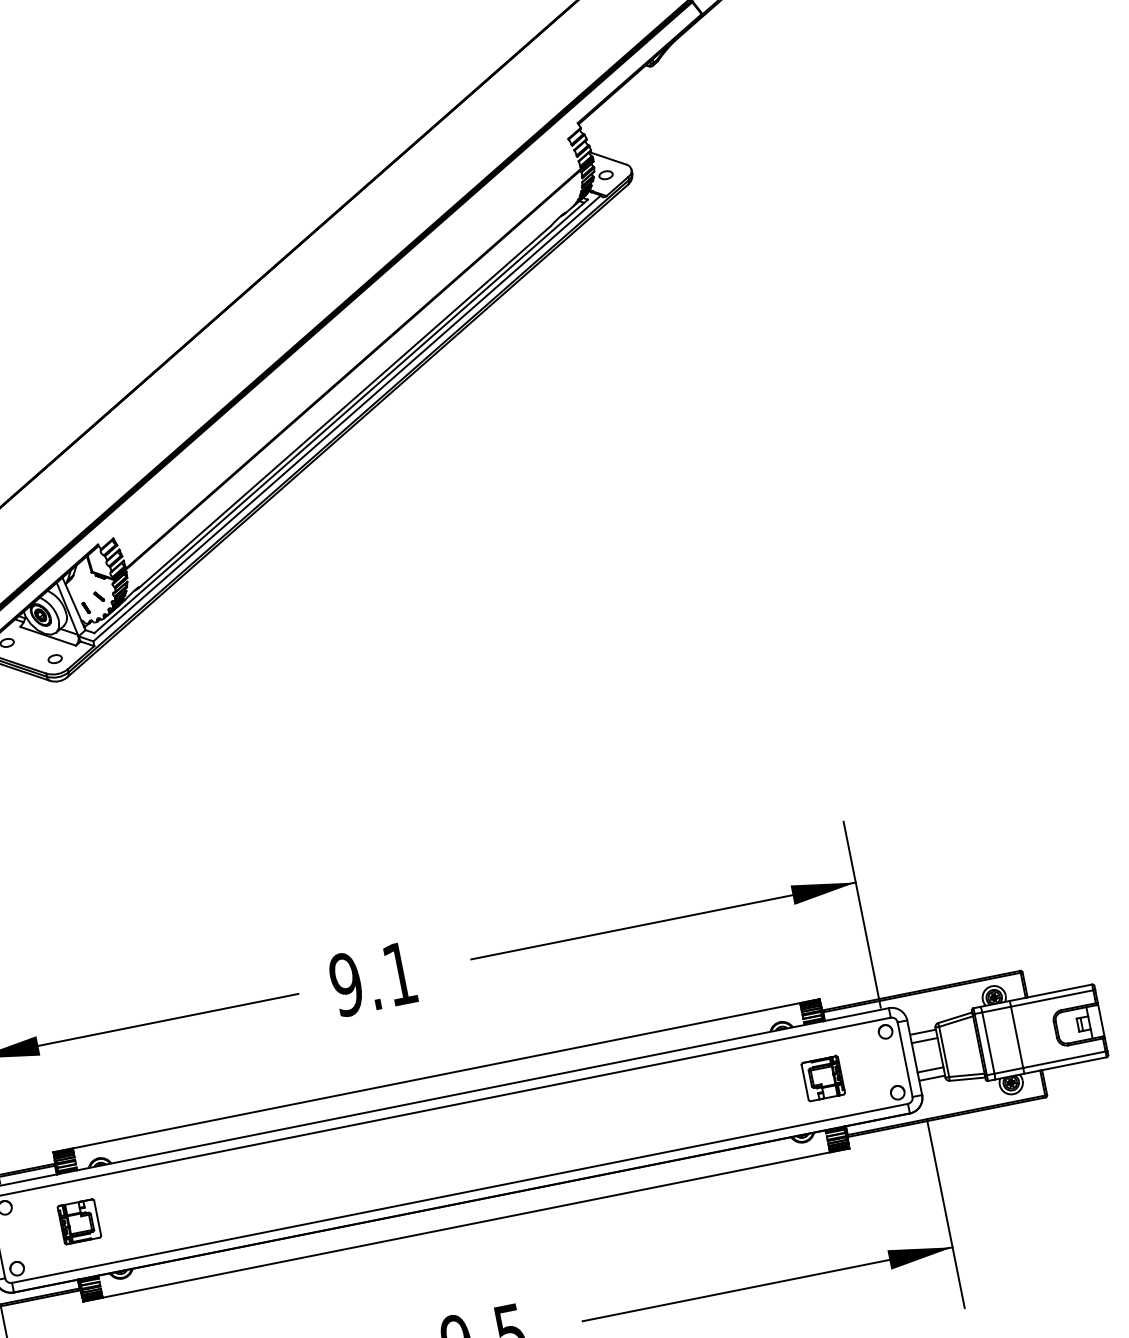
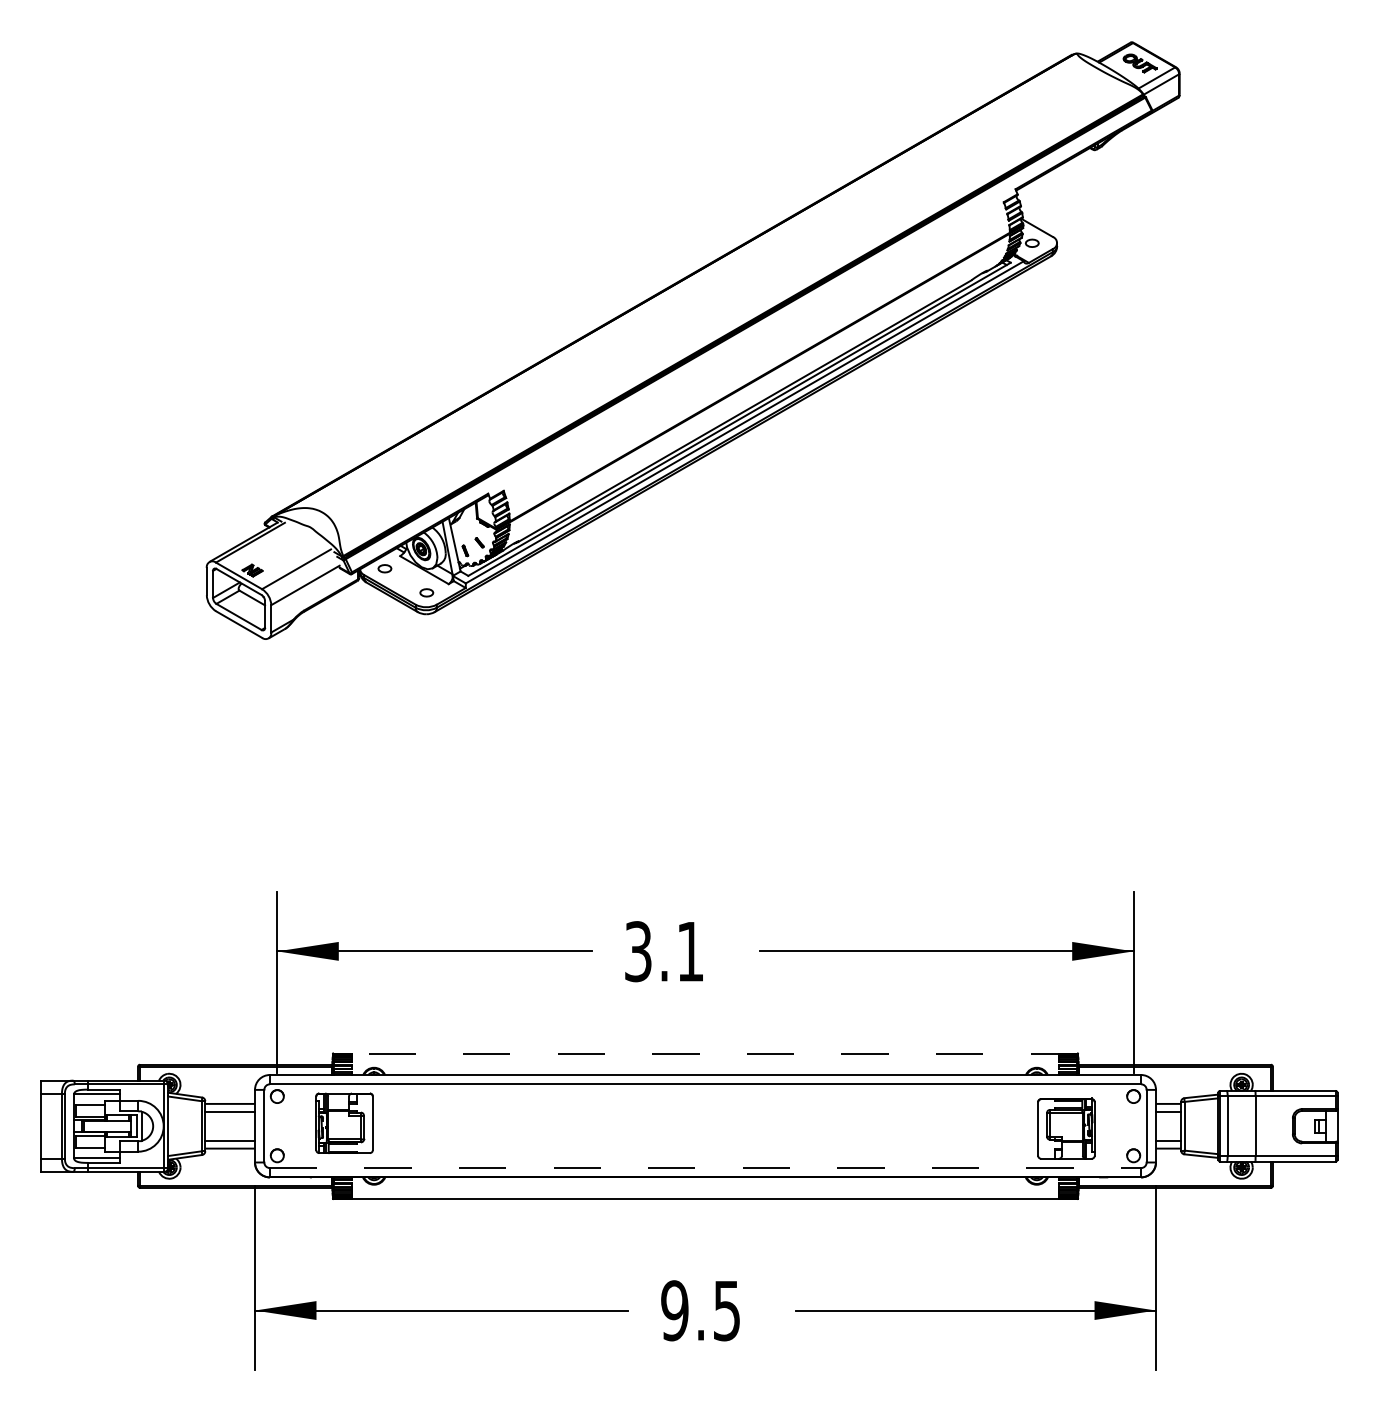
text: (345, 984) -> (637, 951), 9.1 -> 3.1
line: (436, 1075) -> (705, 1053), solid -> dashed
part: (823, 1078) -> (1066, 1128), size x1.6
line: (460, 1193) -> (705, 1168), solid -> dashed
part: (78, 1221) -> (343, 1123), size x1.6

